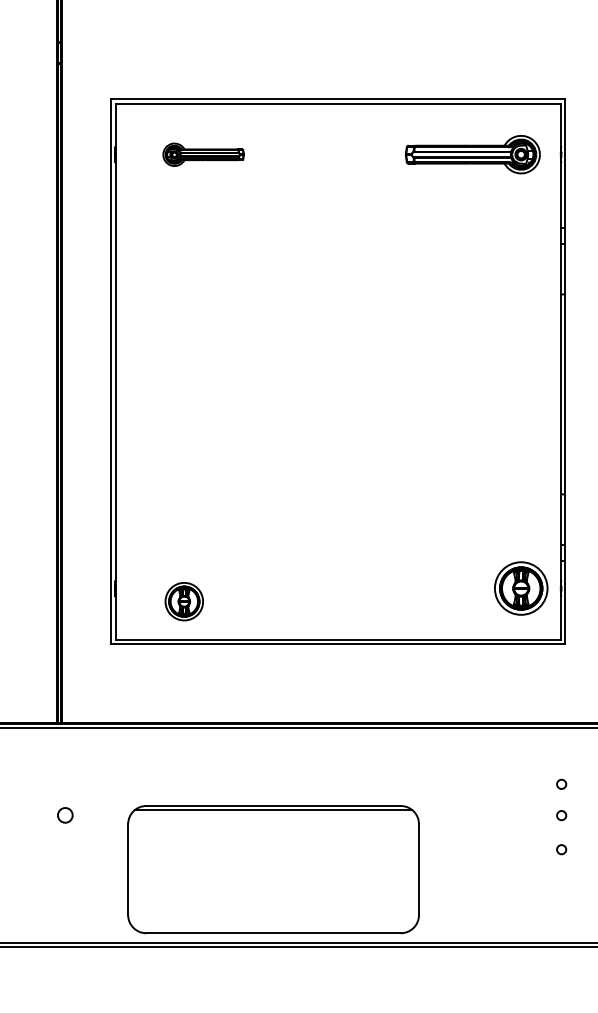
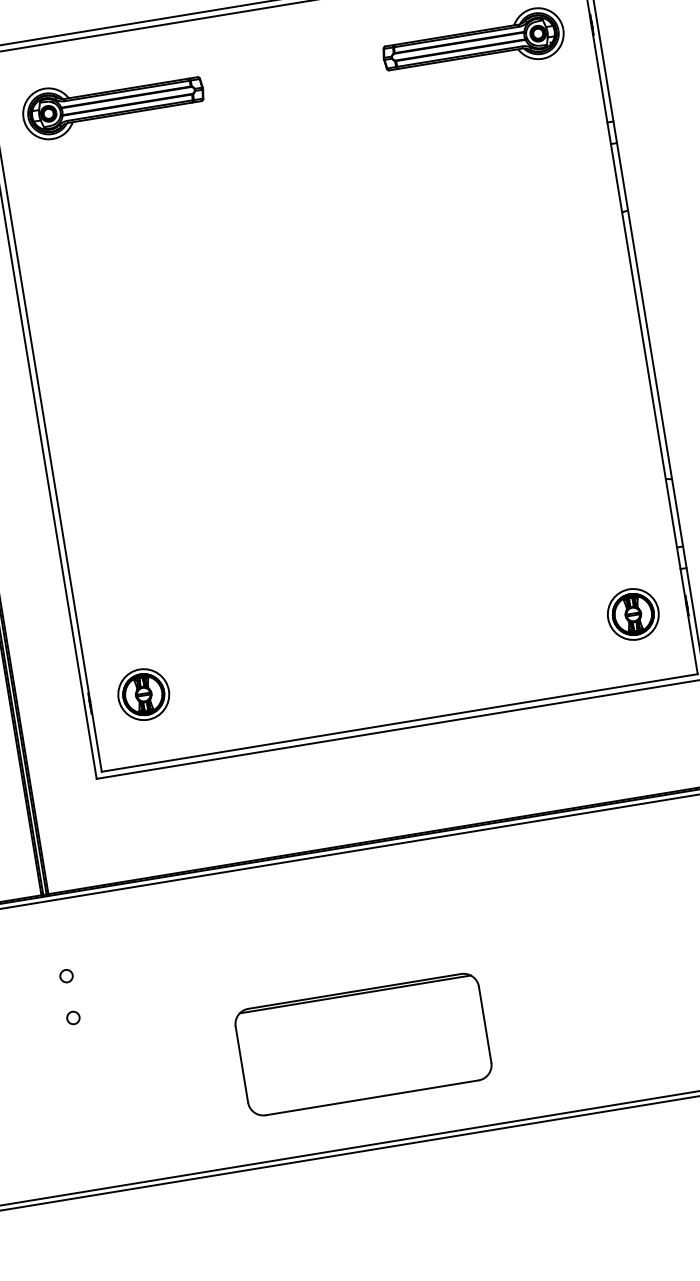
part: (203, 154) -> (113, 103), size x1.67
part: (520, 588) -> (632, 614), size x0.71
part: (183, 601) -> (142, 694), moved
circle: (65, 783) -> (66, 975), added
circle: (65, 815) -> (73, 1017), size x0.62
part: (273, 869) -> (363, 1044), size x0.62

